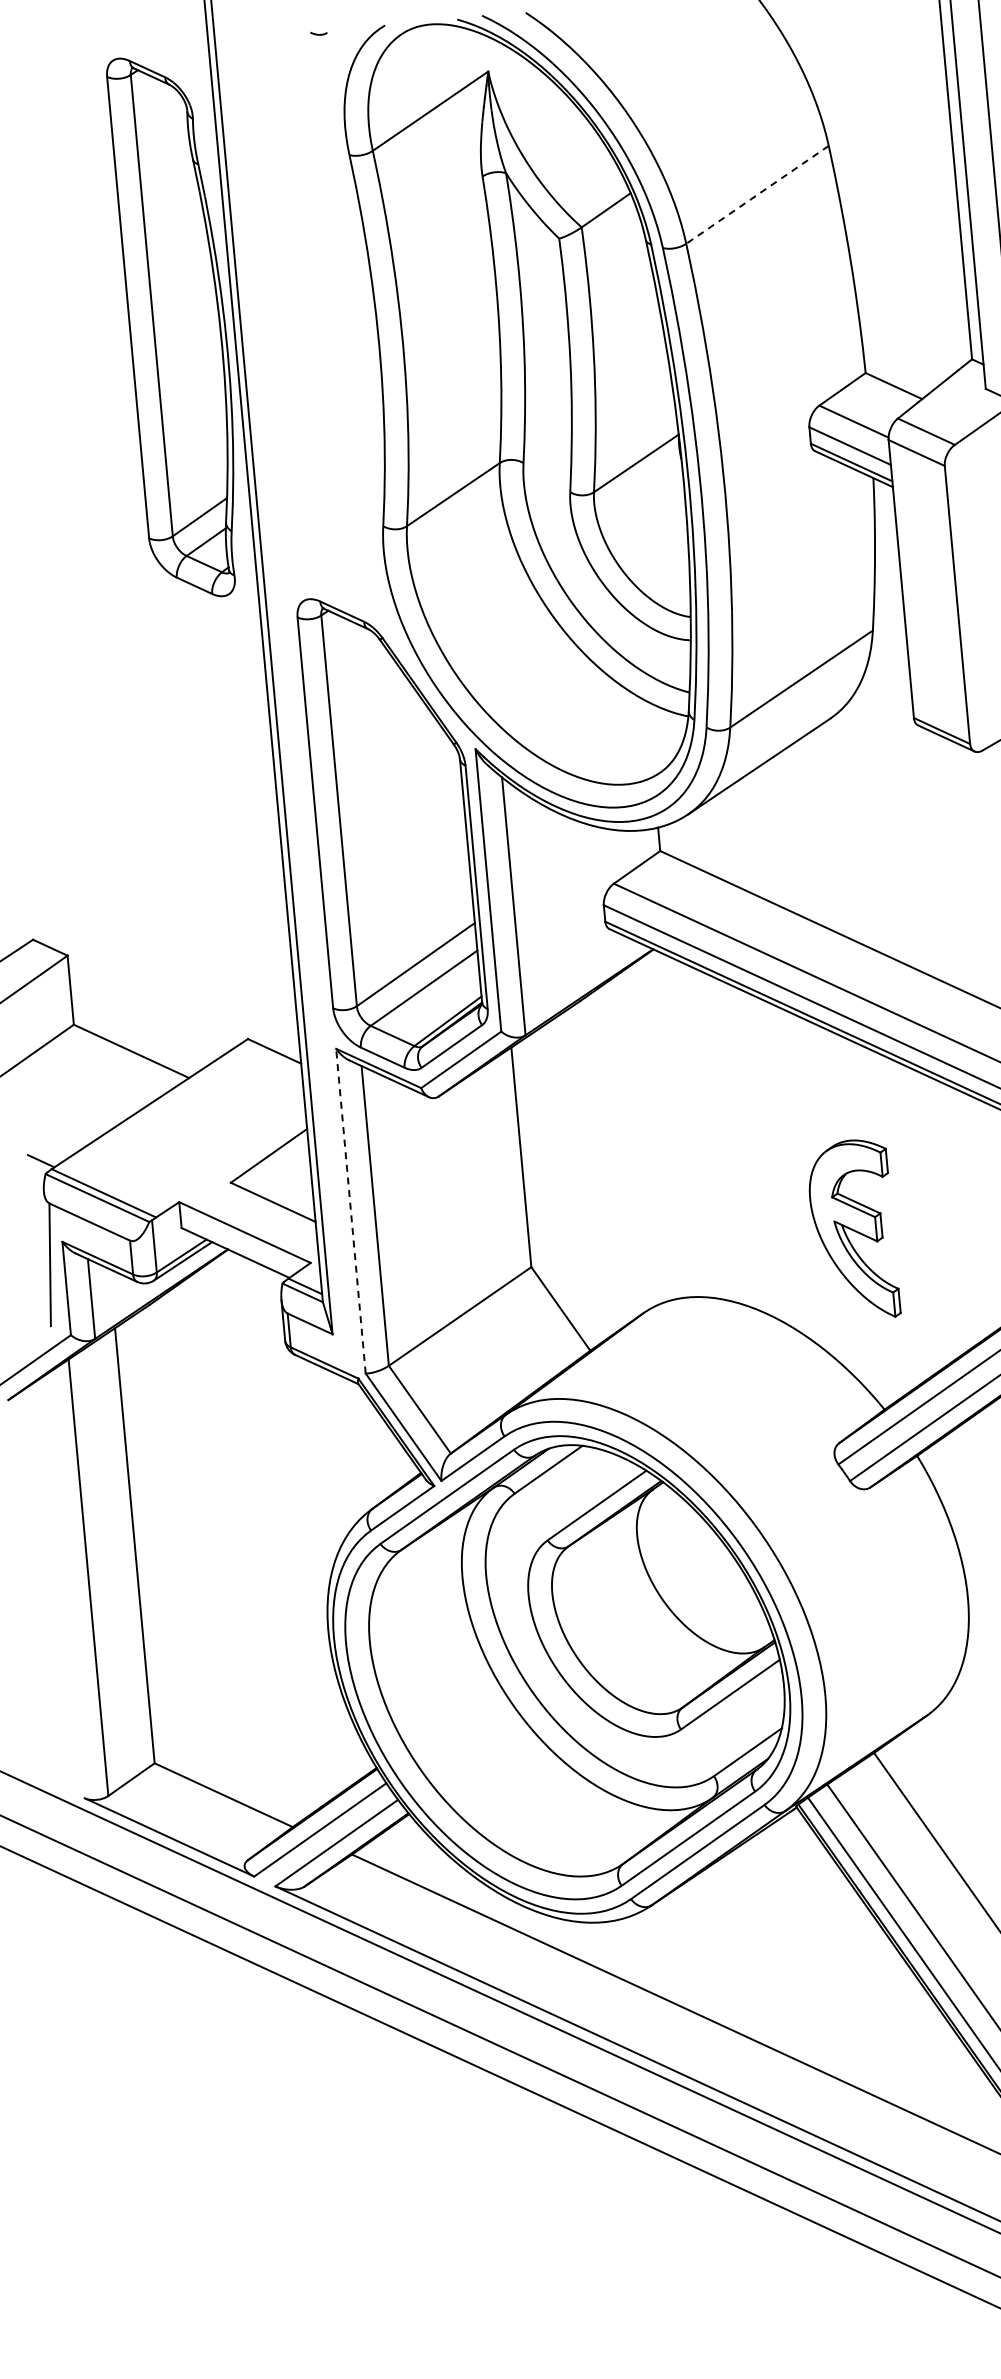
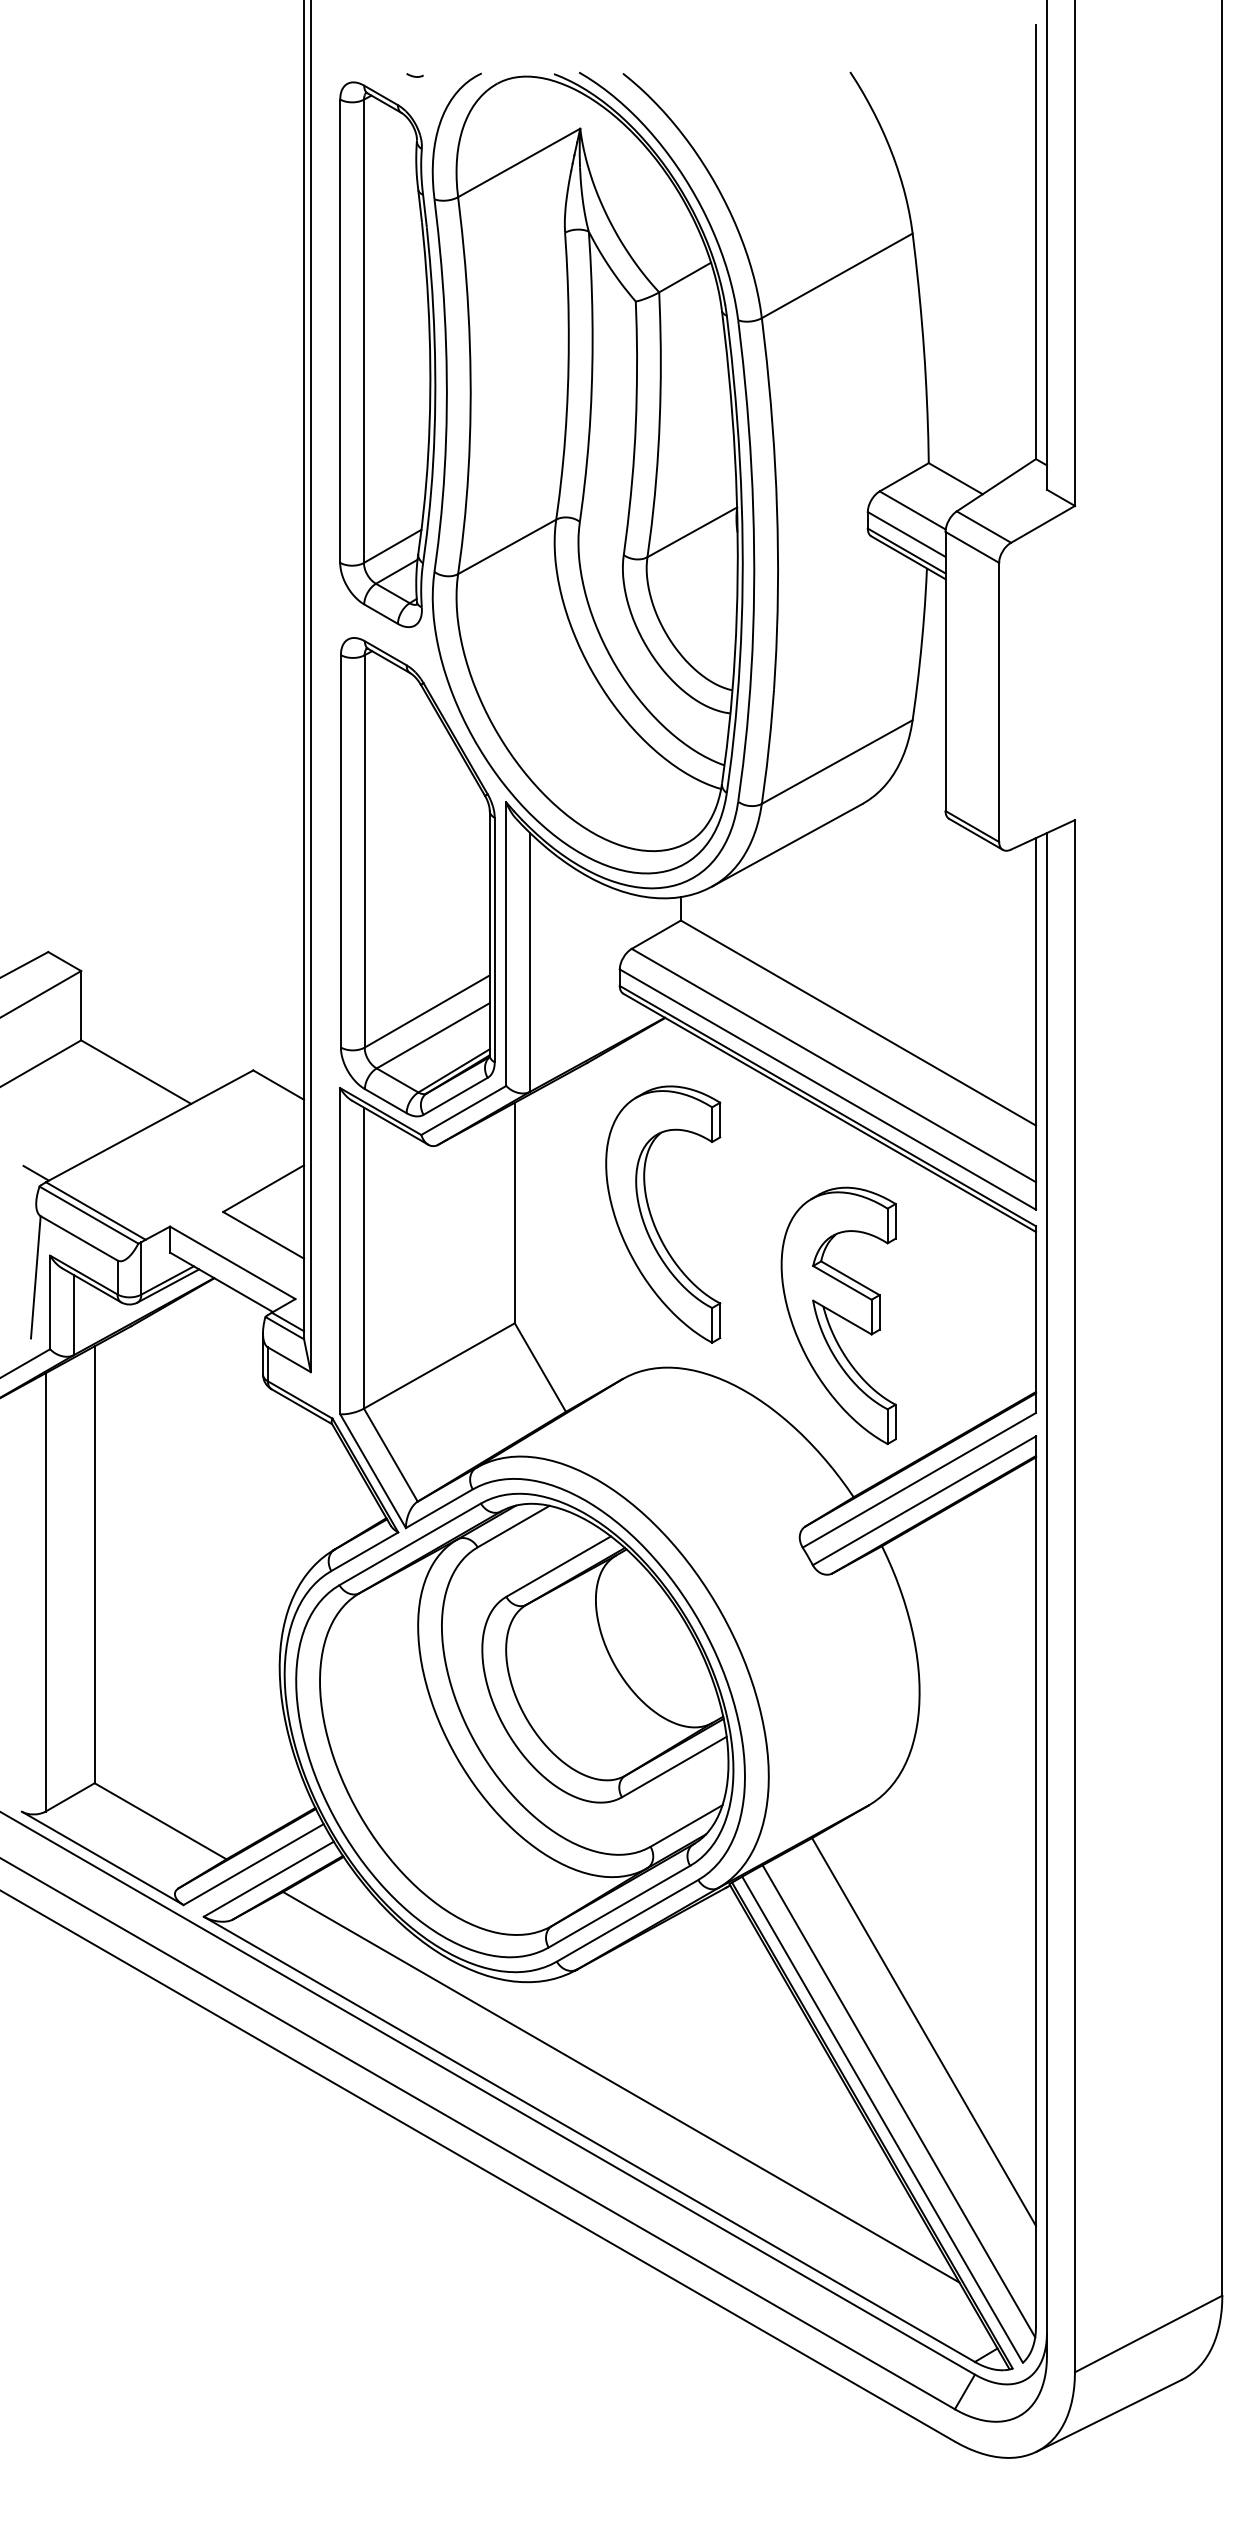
line: (756, 195) -> (836, 276), dashed -> solid
part: (177, 326) -> (387, 354), moved
part: (658, 1148) -> (652, 1216), added
line: (351, 1210) -> (340, 1250), dashed -> solid
part: (852, 1230) -> (838, 1315), size x1.43

